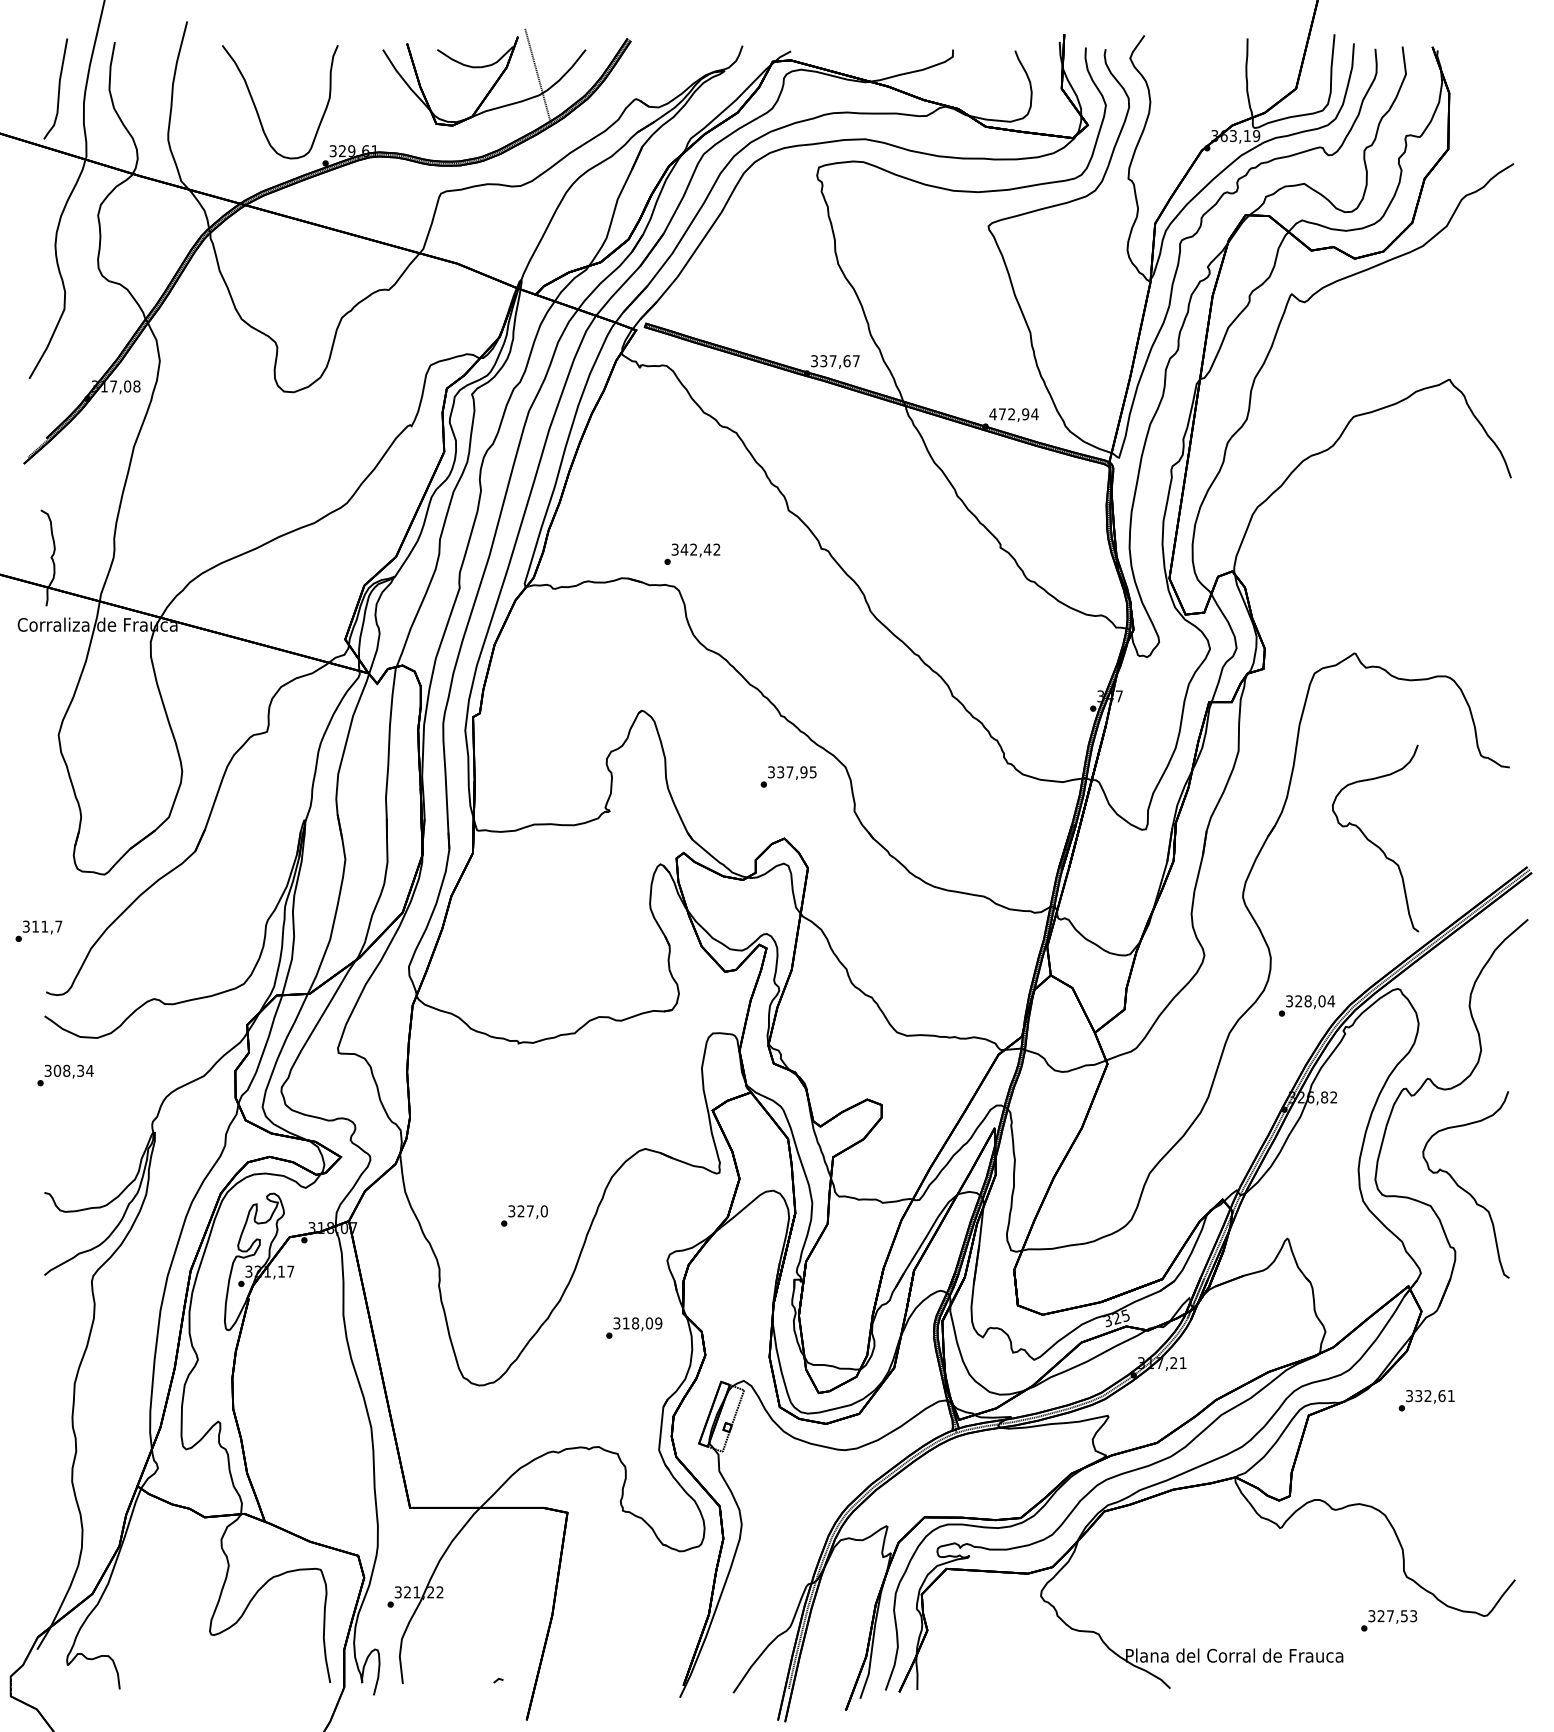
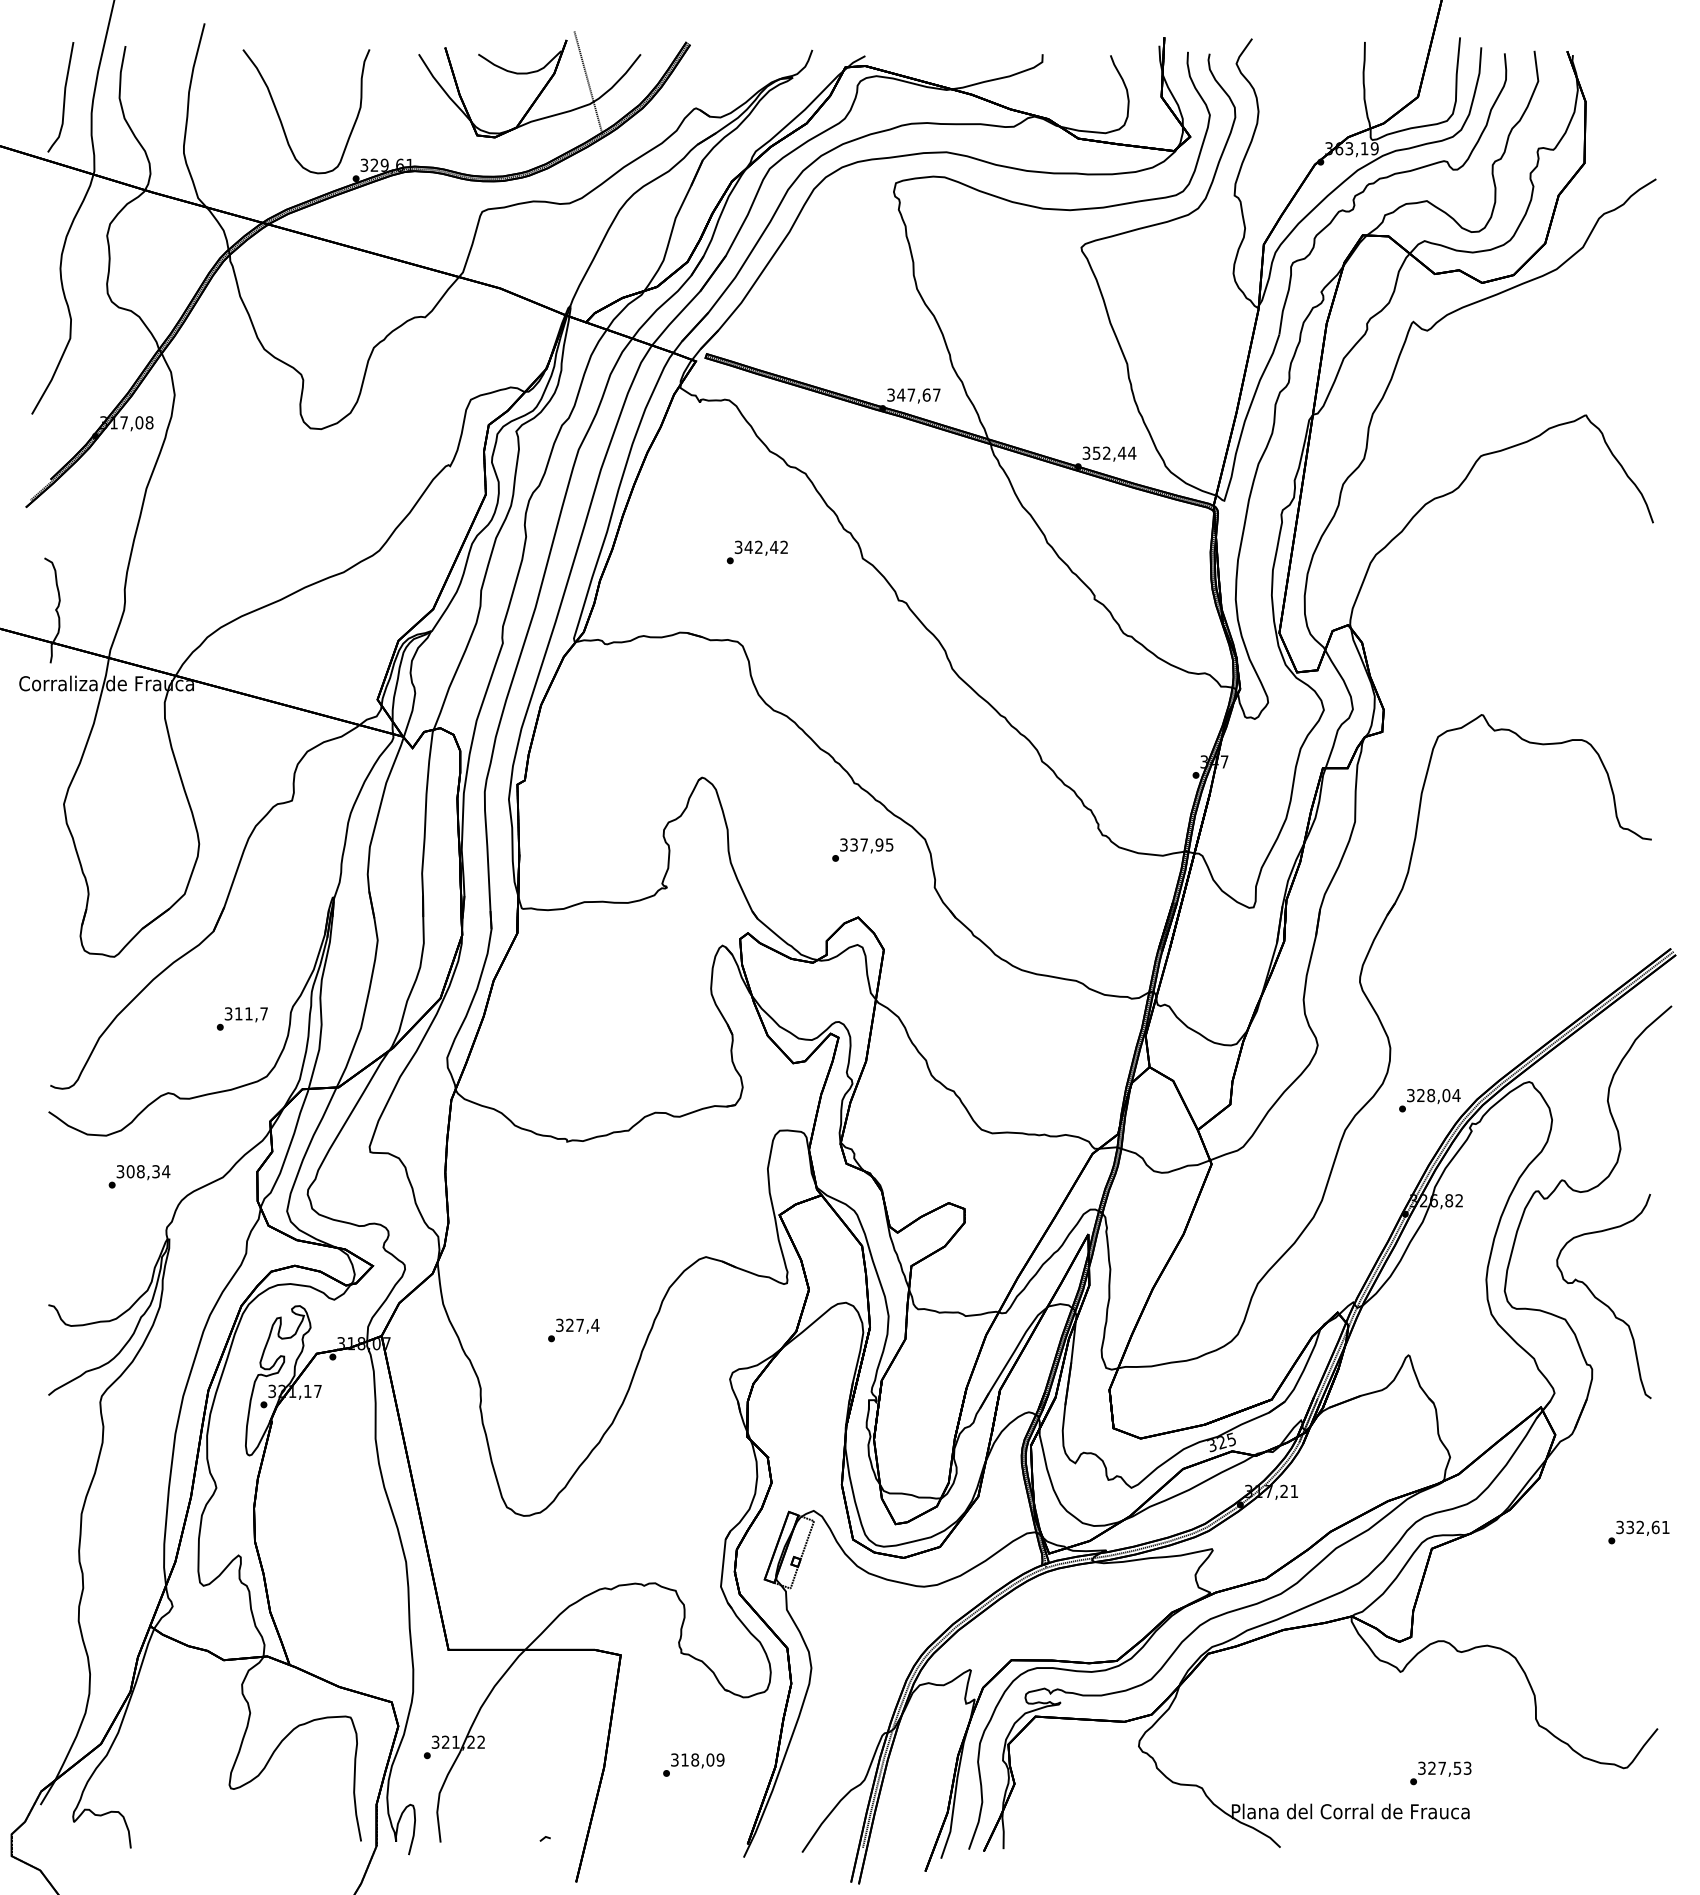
text: (824, 360) -> (901, 394), 337,67 -> 347,67
text: (1009, 413) -> (1104, 452), 472,94 -> 352,44
text: (691, 554) -> (756, 552), moved
curve: (1372, 841) -> (1501, 920), removed
text: (38, 930) -> (241, 1018), moved
text: (65, 1075) -> (139, 1176), moved
text: (544, 1210) -> (595, 1324), 327,0 -> 327,4
text: (633, 1327) -> (693, 1764), moved
text: (1426, 1400) -> (1638, 1532), moved
text: (1388, 1620) -> (1440, 1773), moved

